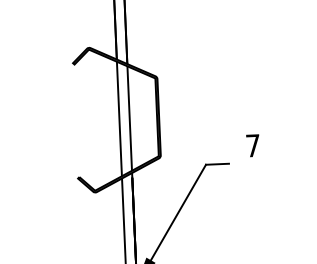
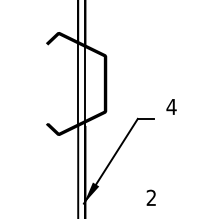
text: (252, 145) -> (171, 106), 7 -> 4

